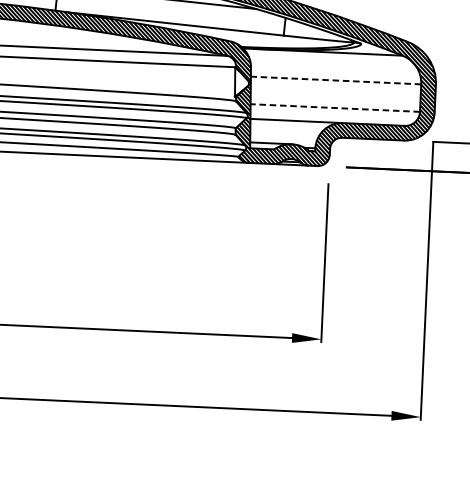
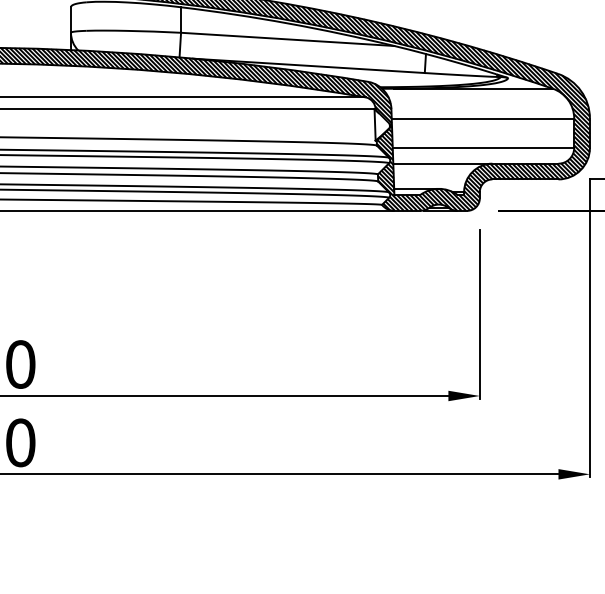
line: (335, 80) -> (482, 118), dashed -> solid
line: (335, 107) -> (483, 147), dashed -> solid

